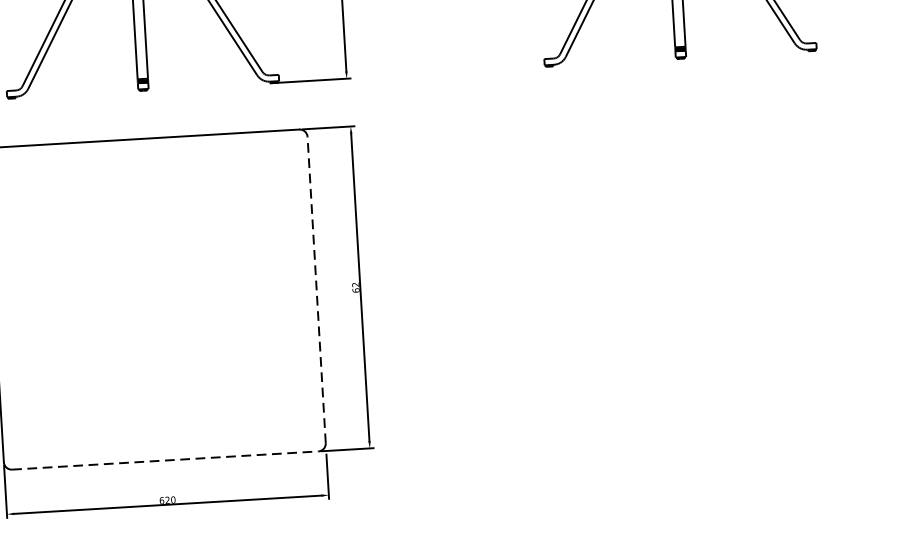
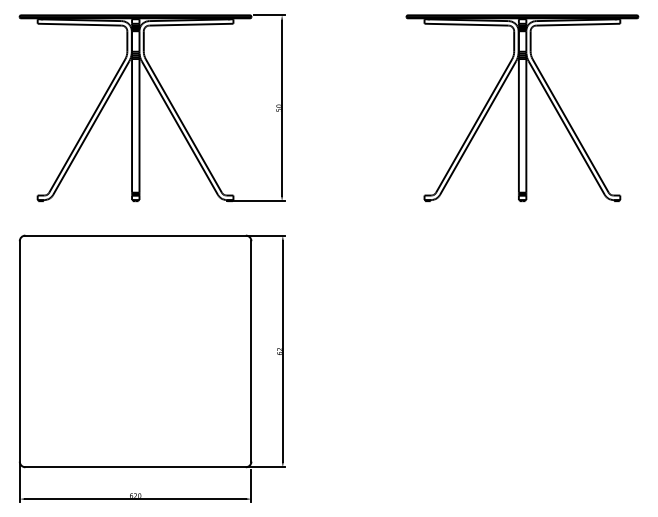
line: (316, 288) -> (251, 350), dashed -> solid
line: (166, 460) -> (136, 467), dashed -> solid

